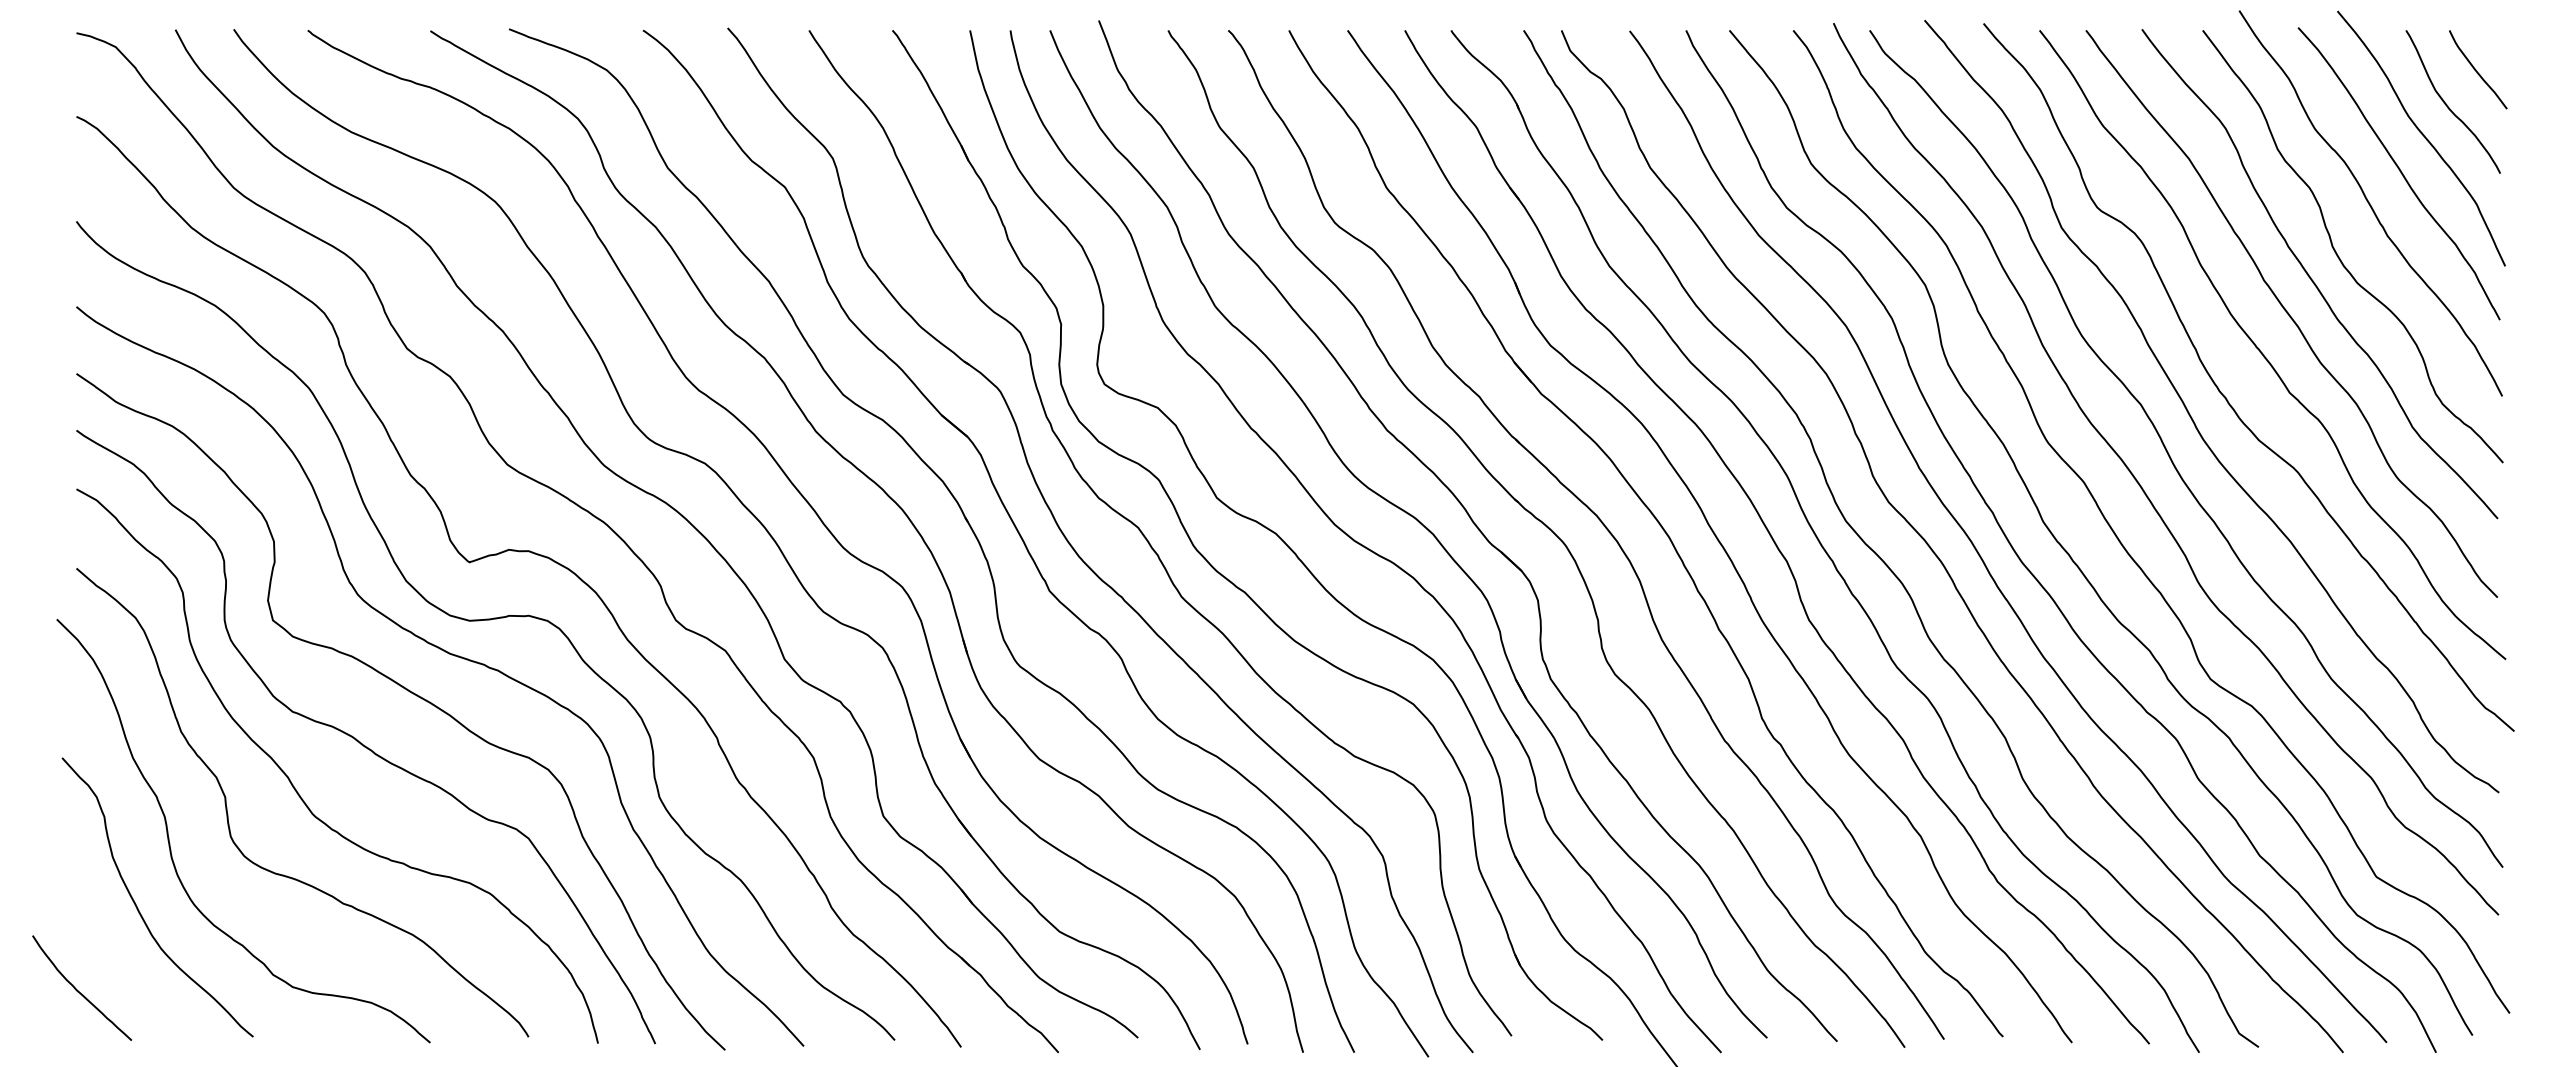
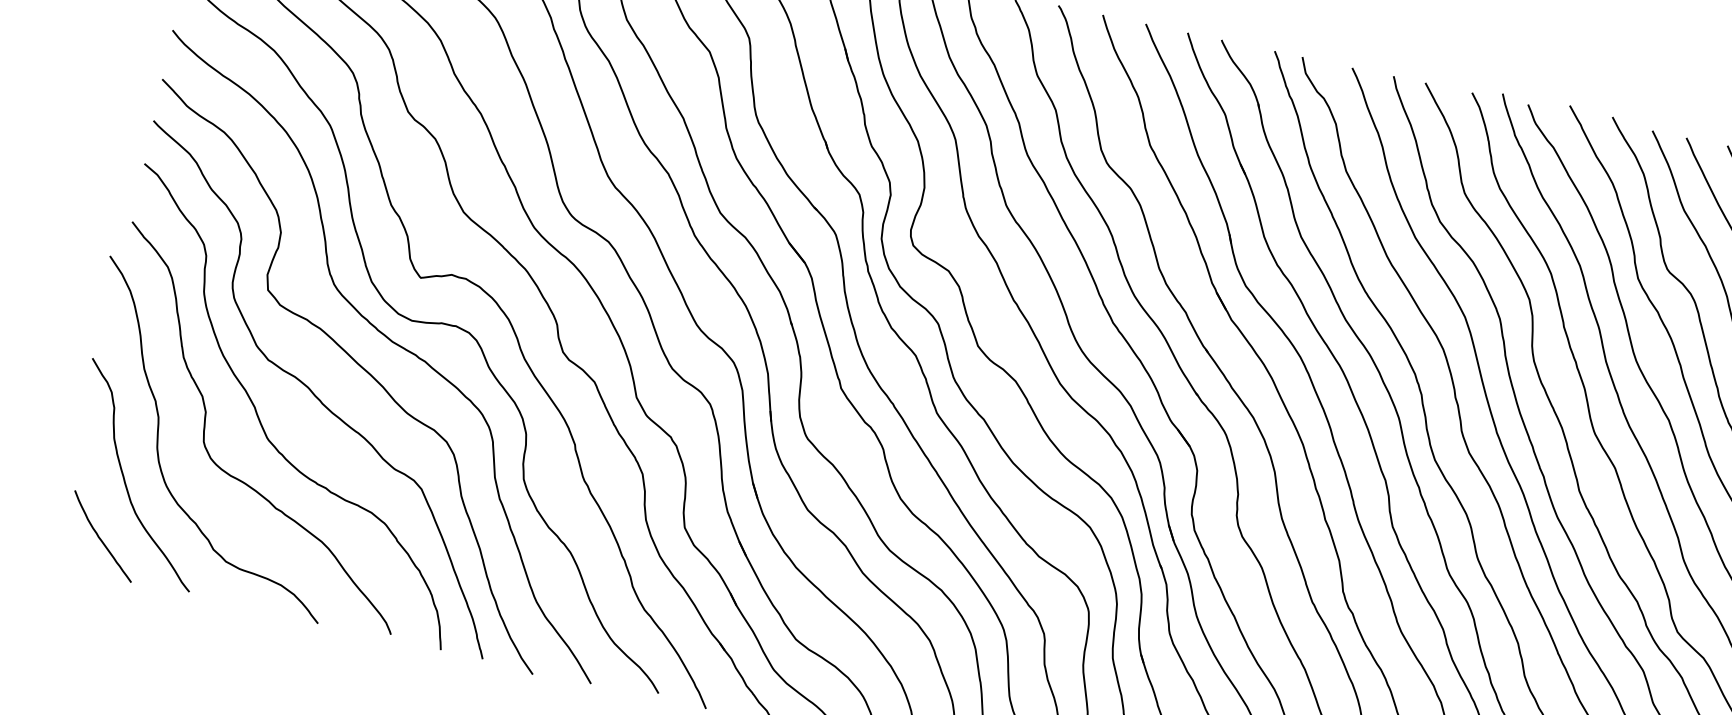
curve: (78, 990) -> (100, 537), moved

